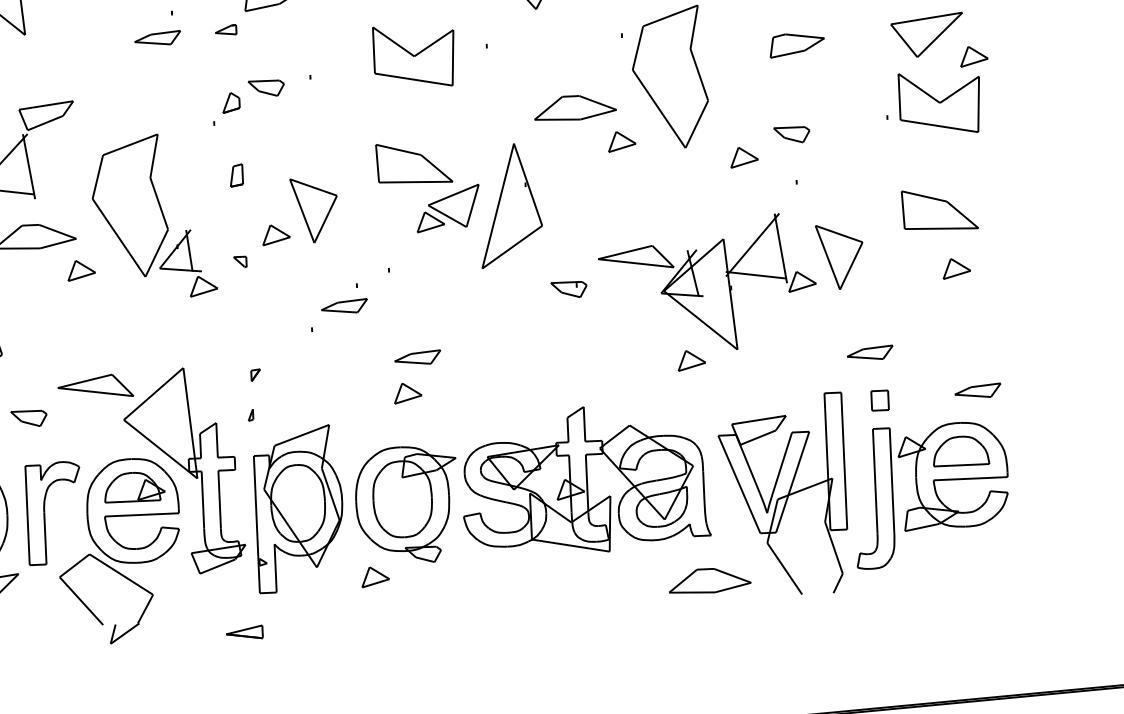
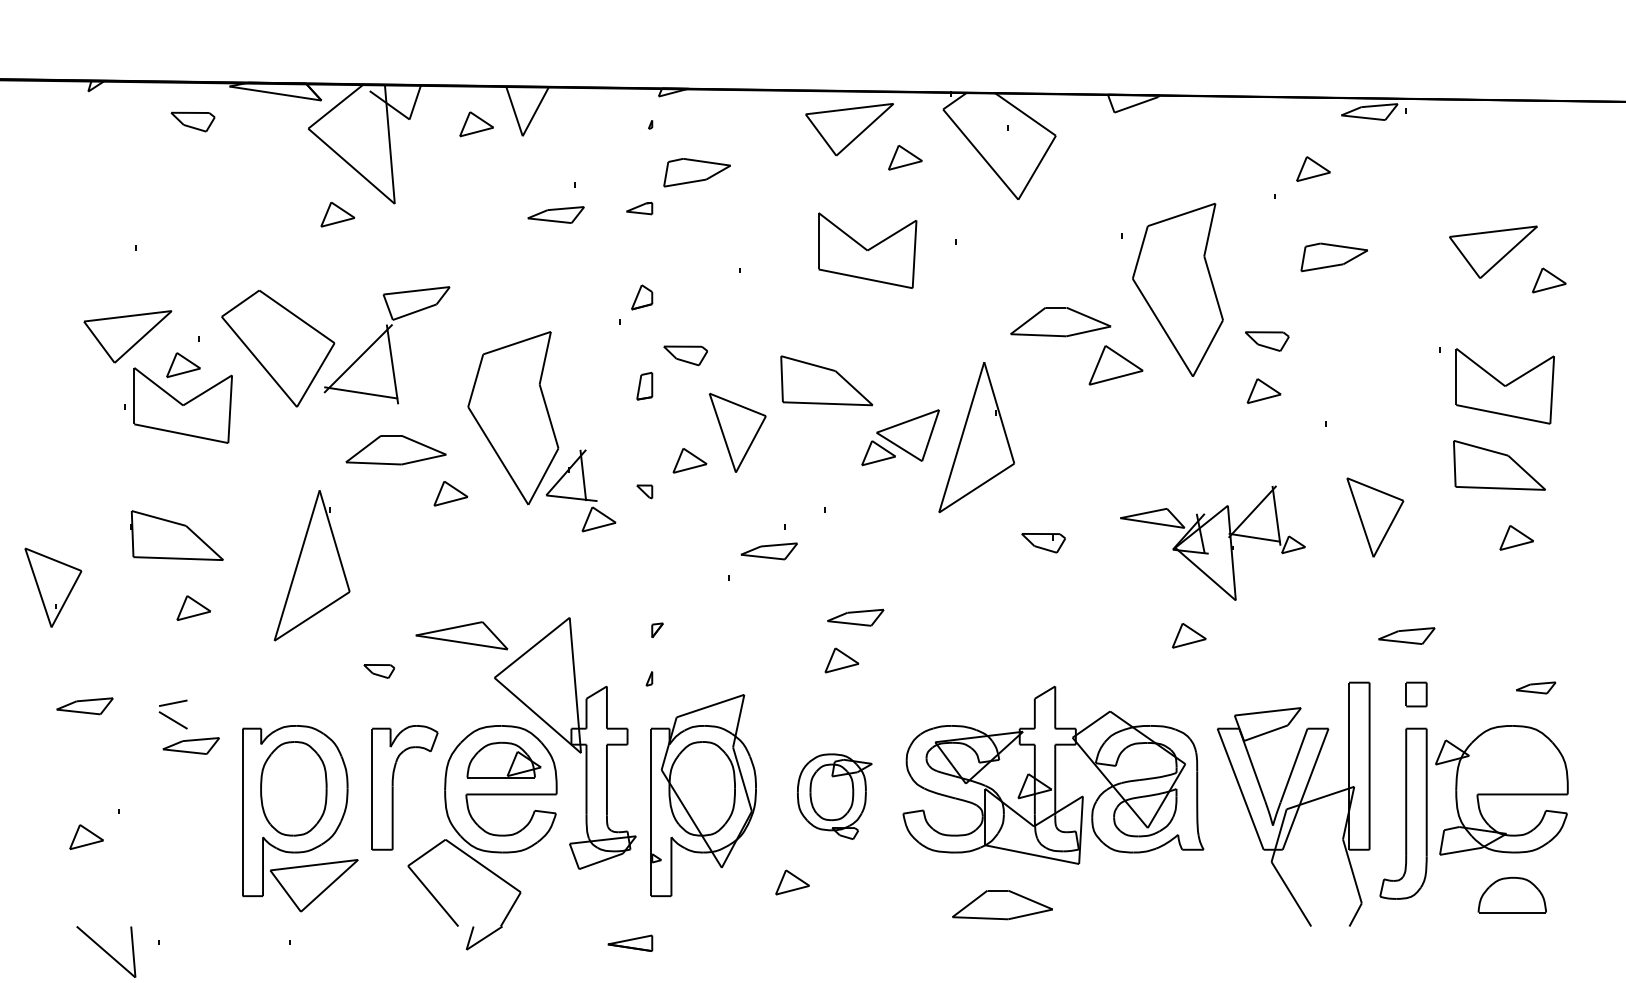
part: (266, 88) -> (685, 355), moved
part: (939, 103) -> (1504, 386), moved
part: (792, 135) -> (1267, 341), moved
part: (621, 141) -> (1115, 365), size x1.6
part: (414, 163) -> (826, 380), moved
part: (707, 284) -> (1212, 543), size x0.7
part: (977, 390) -> (1535, 687), size x0.7
part: (29, 418) -> (379, 671), size x0.7
part: (960, 450) -> (1511, 894), moved
part: (406, 505) -> (834, 796), size x0.6
part: (709, 581) -> (1002, 905), moved

